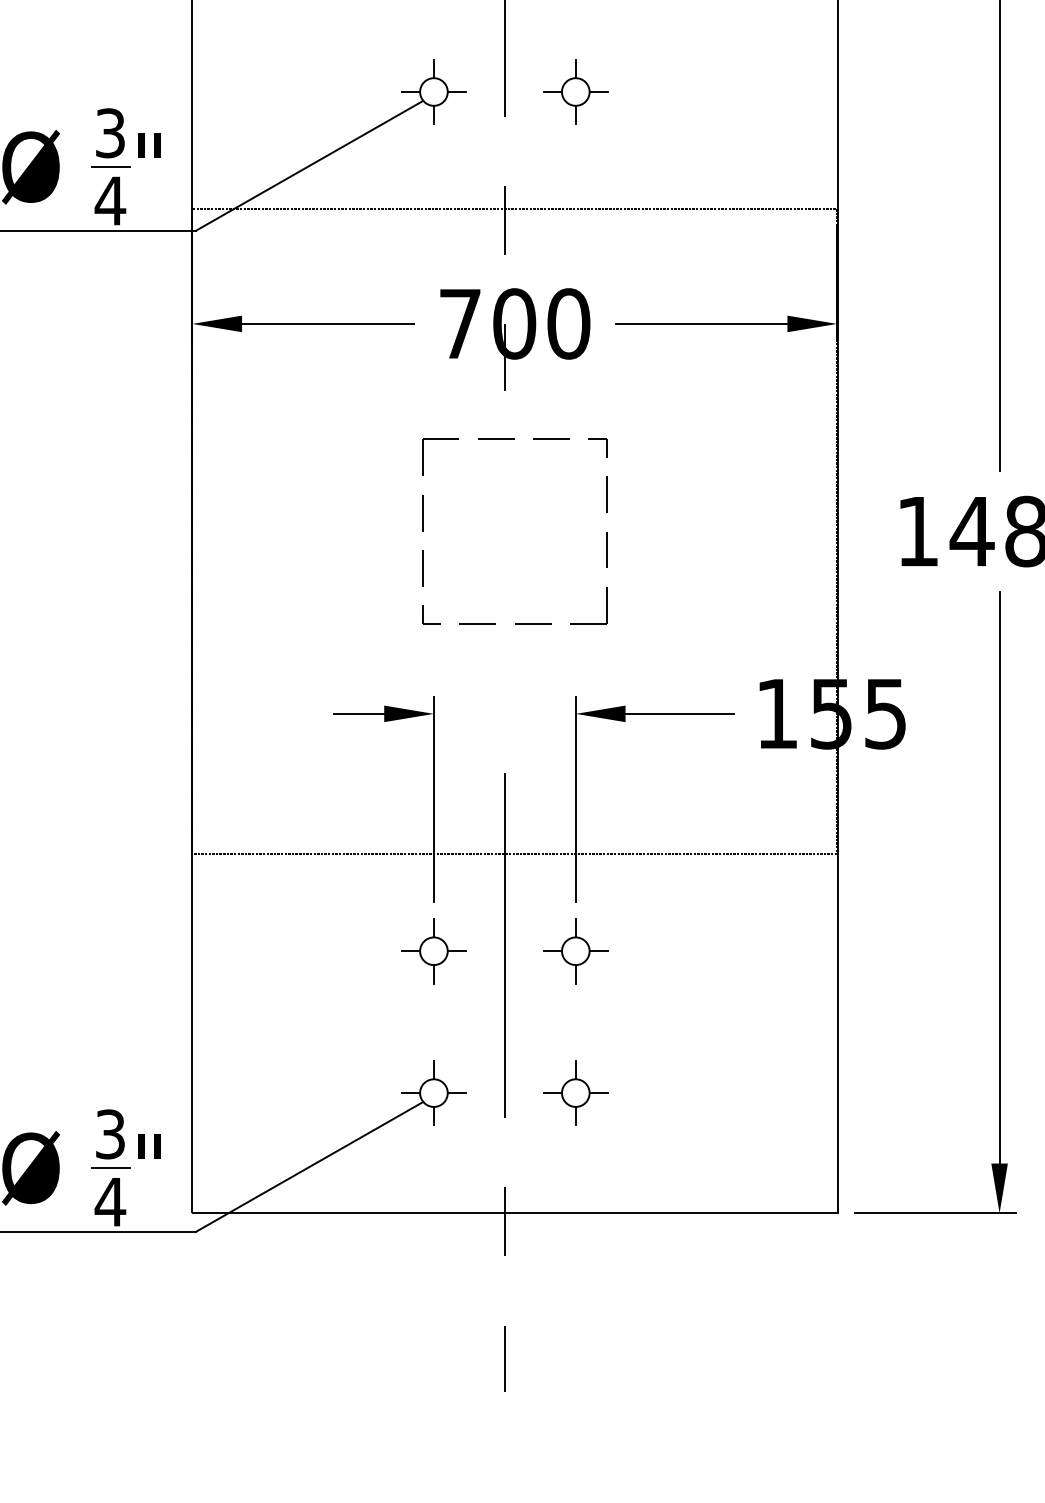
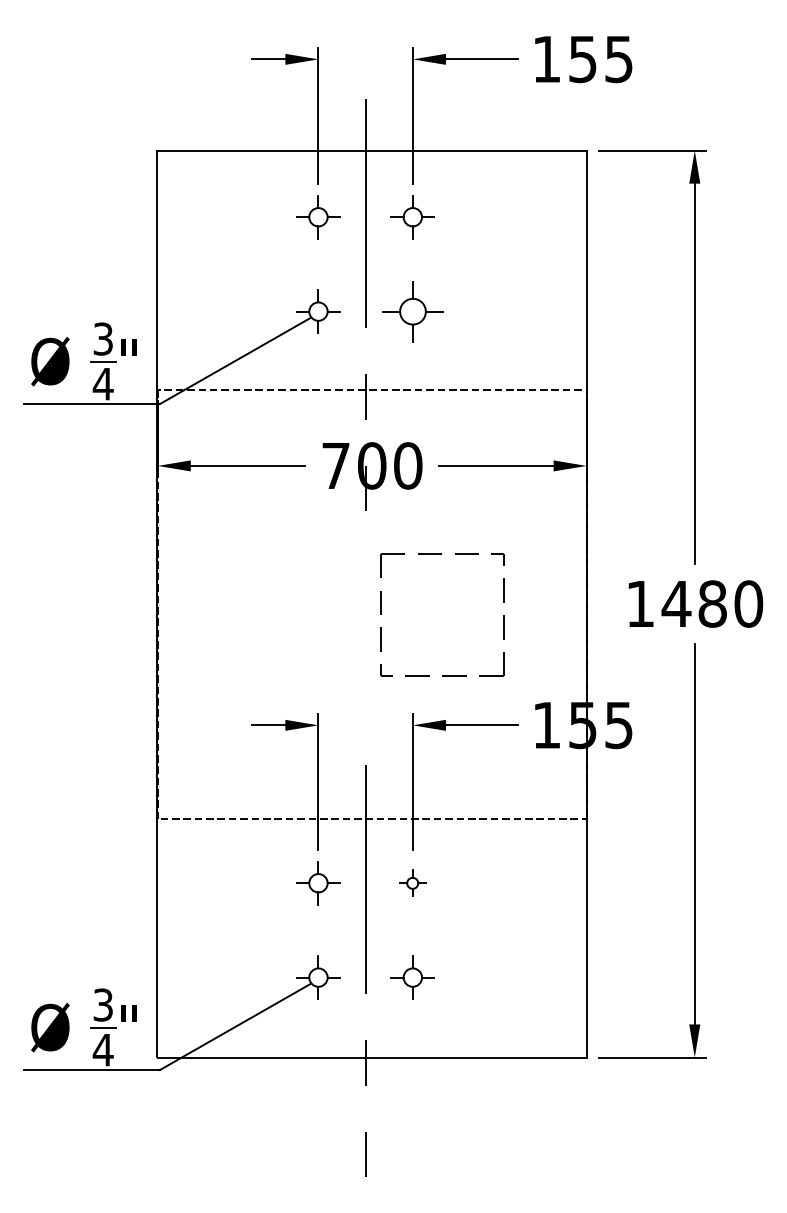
part: (575, 91) -> (412, 311), size x1.4
part: (513, 440) -> (441, 554), moved
part: (575, 951) -> (412, 883), size x0.6

